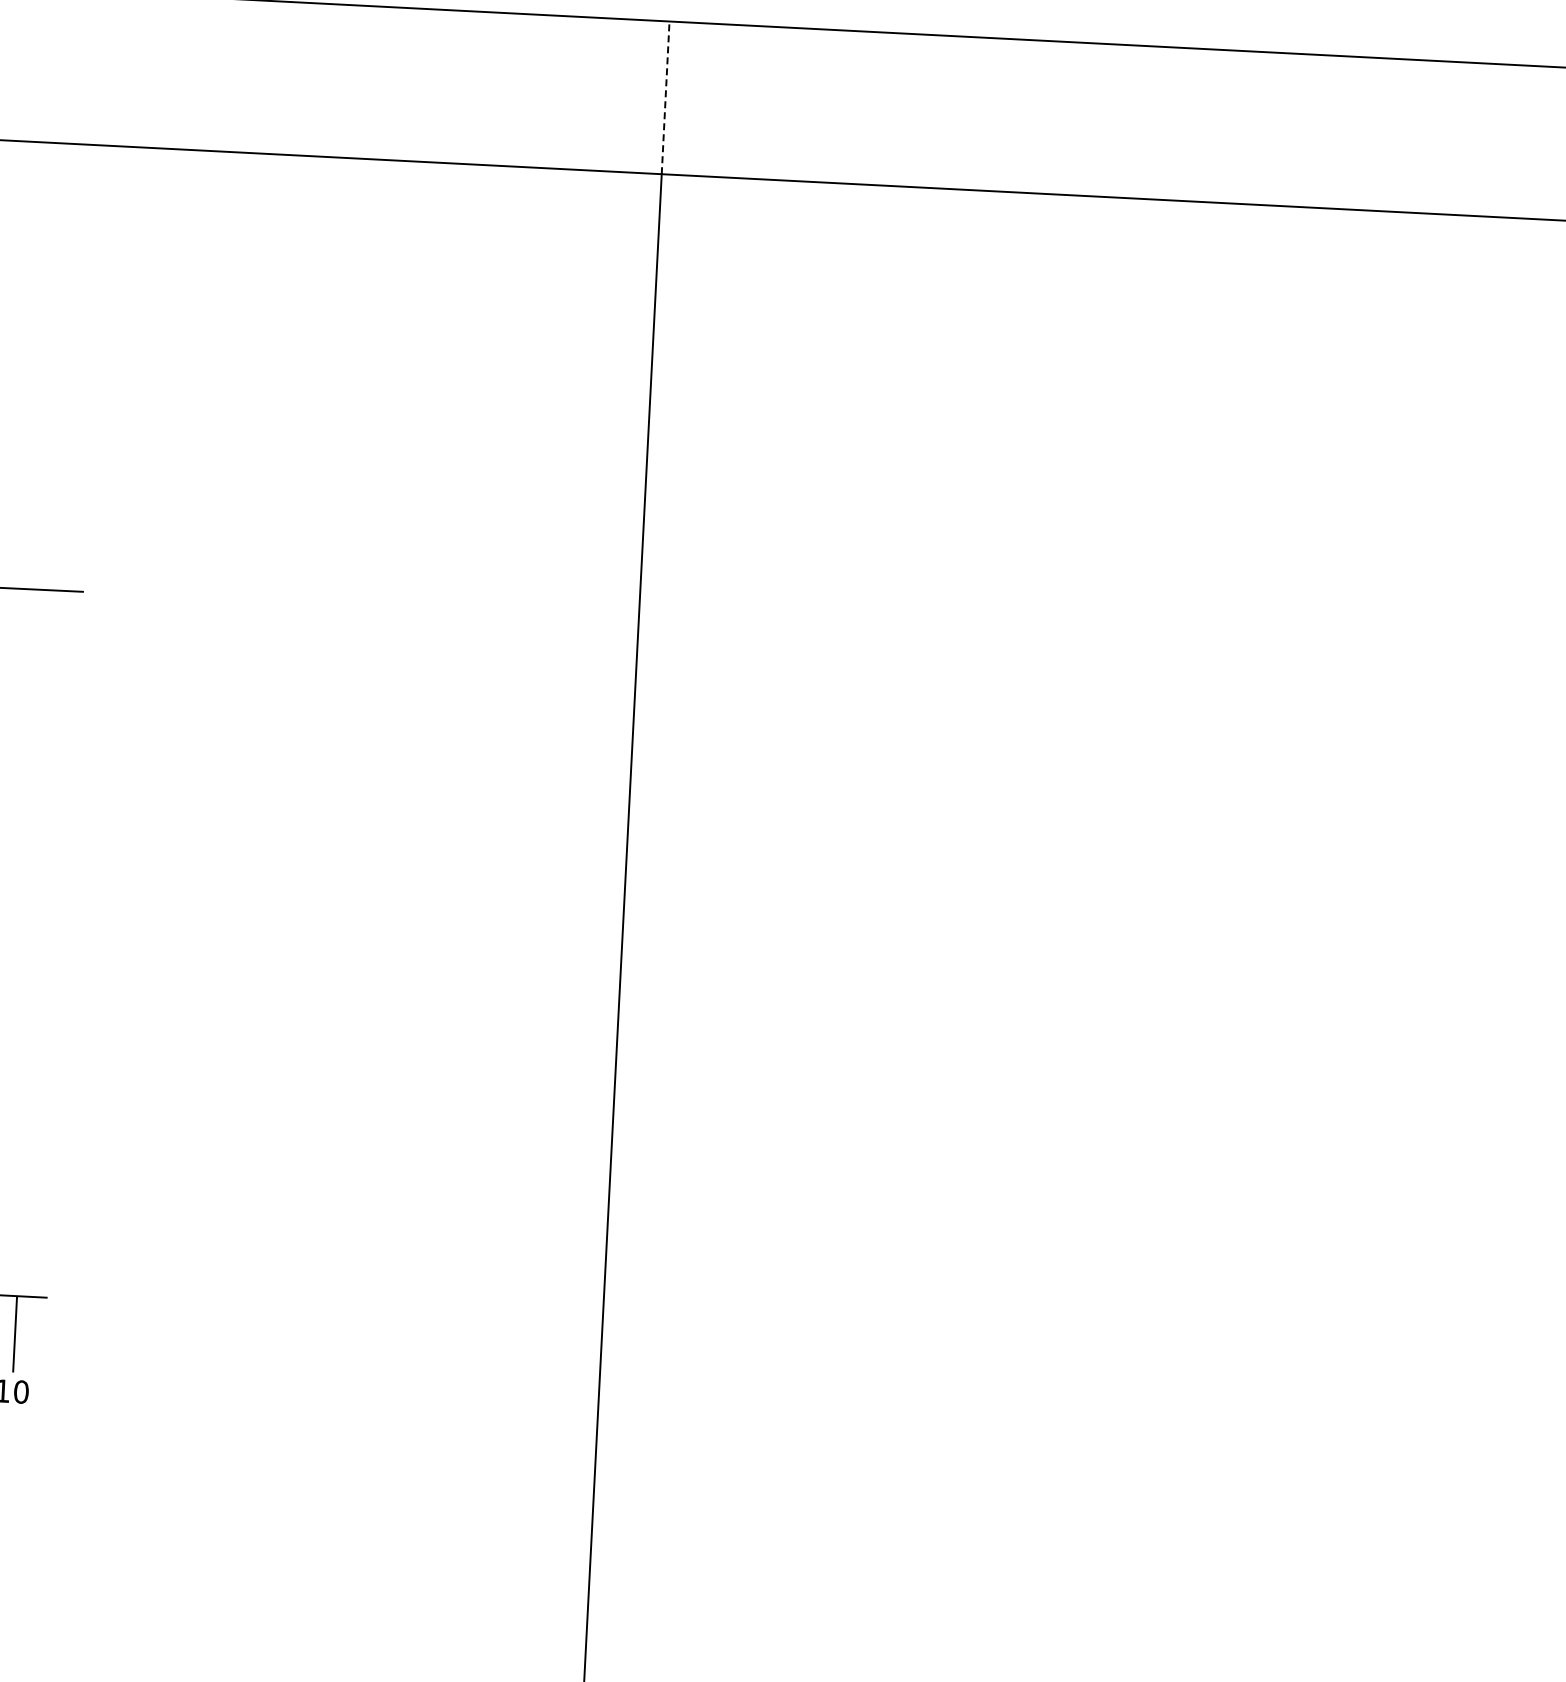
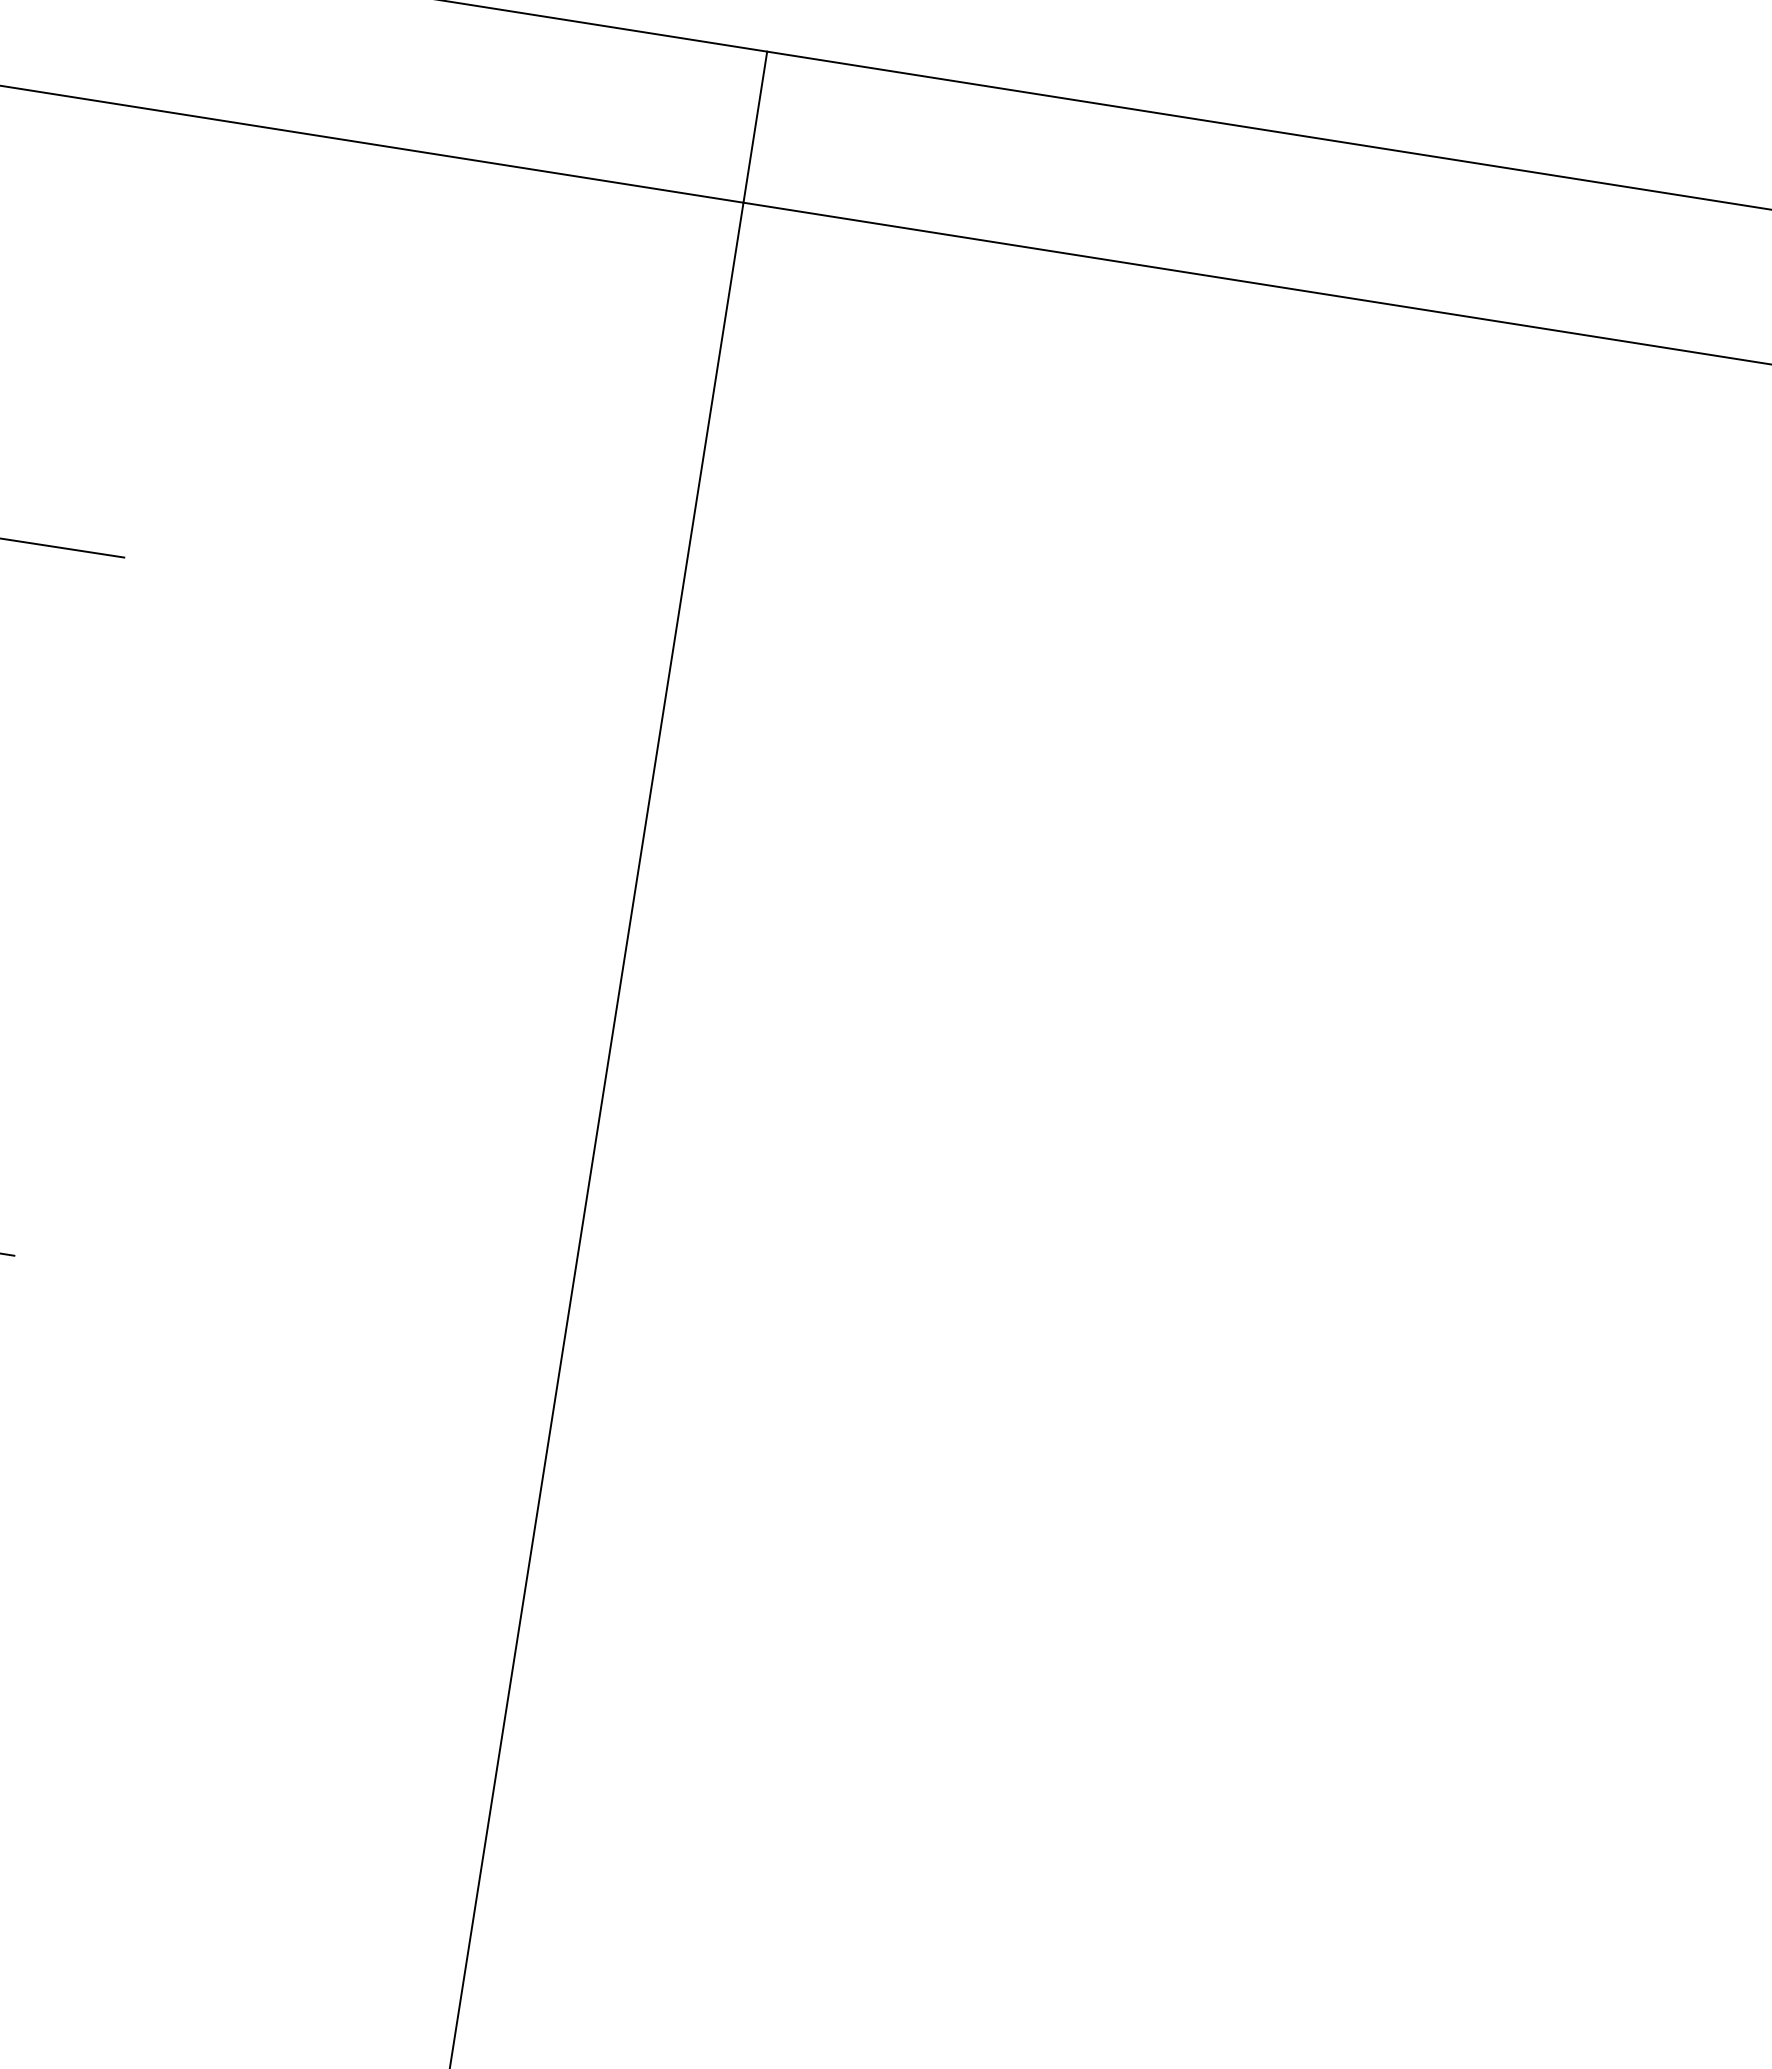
line: (665, 97) -> (755, 126), dashed -> solid

